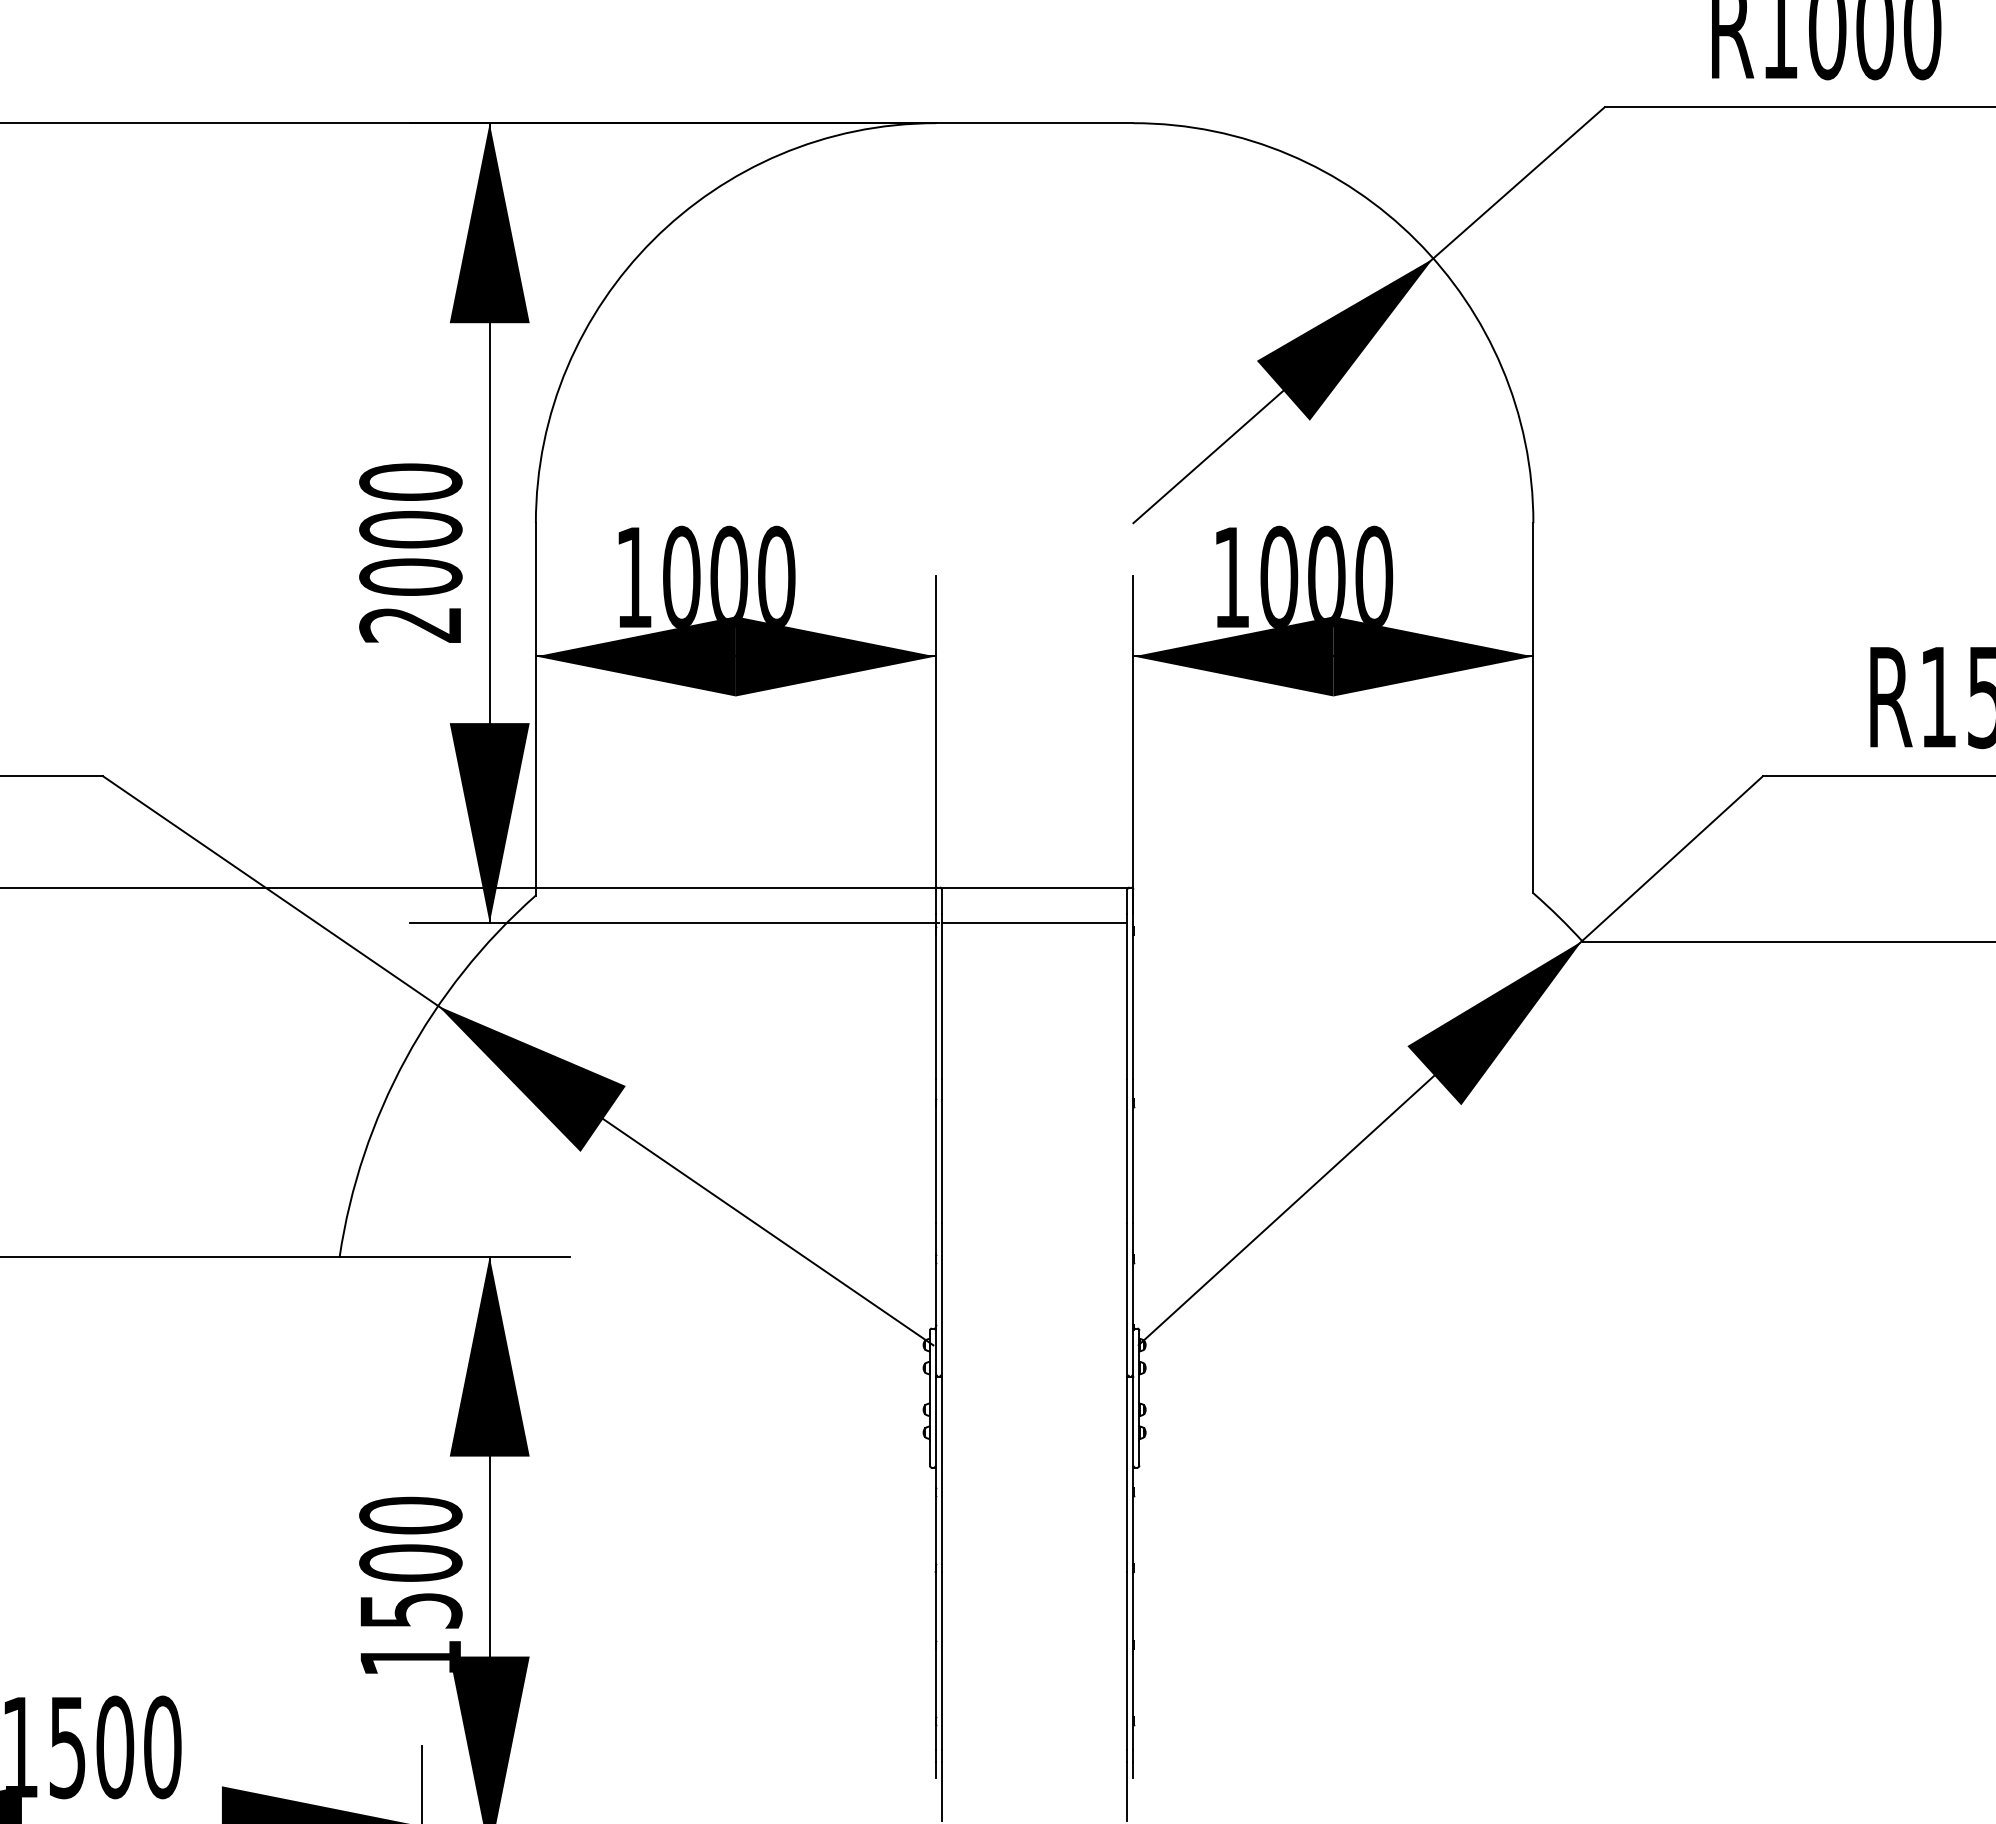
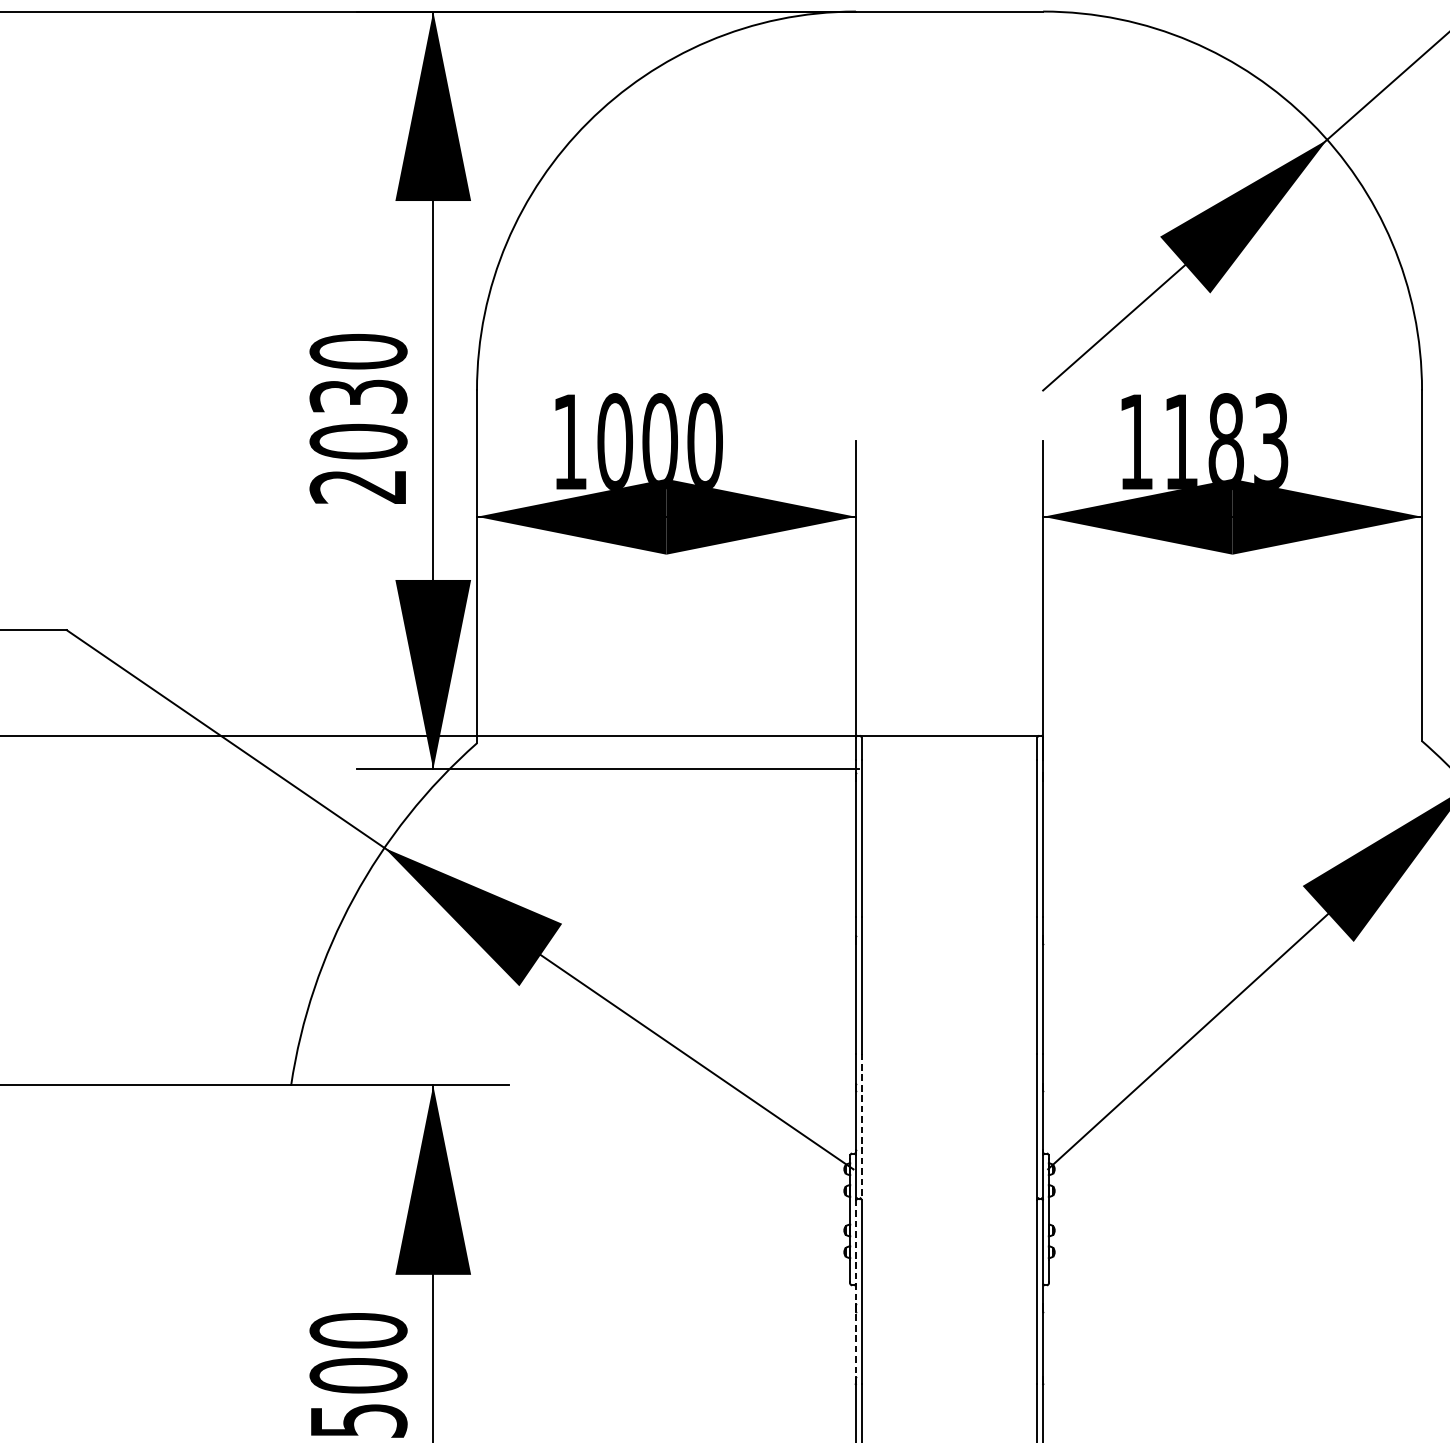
text: (410, 529) -> (358, 396), 2000 -> 2030
text: (1326, 576) -> (1226, 441), 1000 -> 1183
line: (1034, 923) -> (949, 769), removed
line: (941, 1300) -> (861, 1126), solid -> dashed
line: (935, 1475) -> (855, 1292), solid -> dashed

